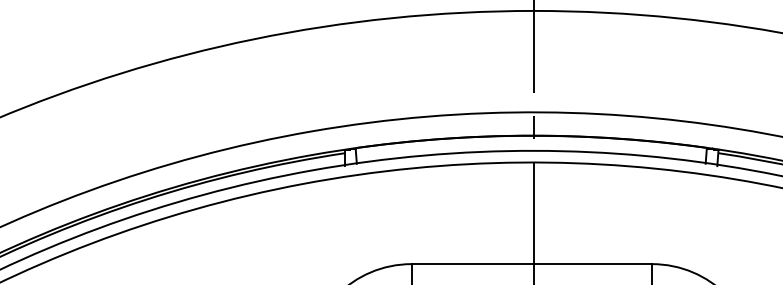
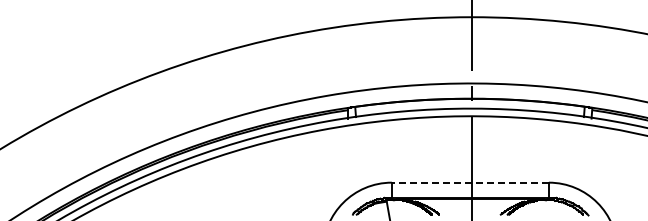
line: (532, 263) -> (470, 182), solid -> dashed

